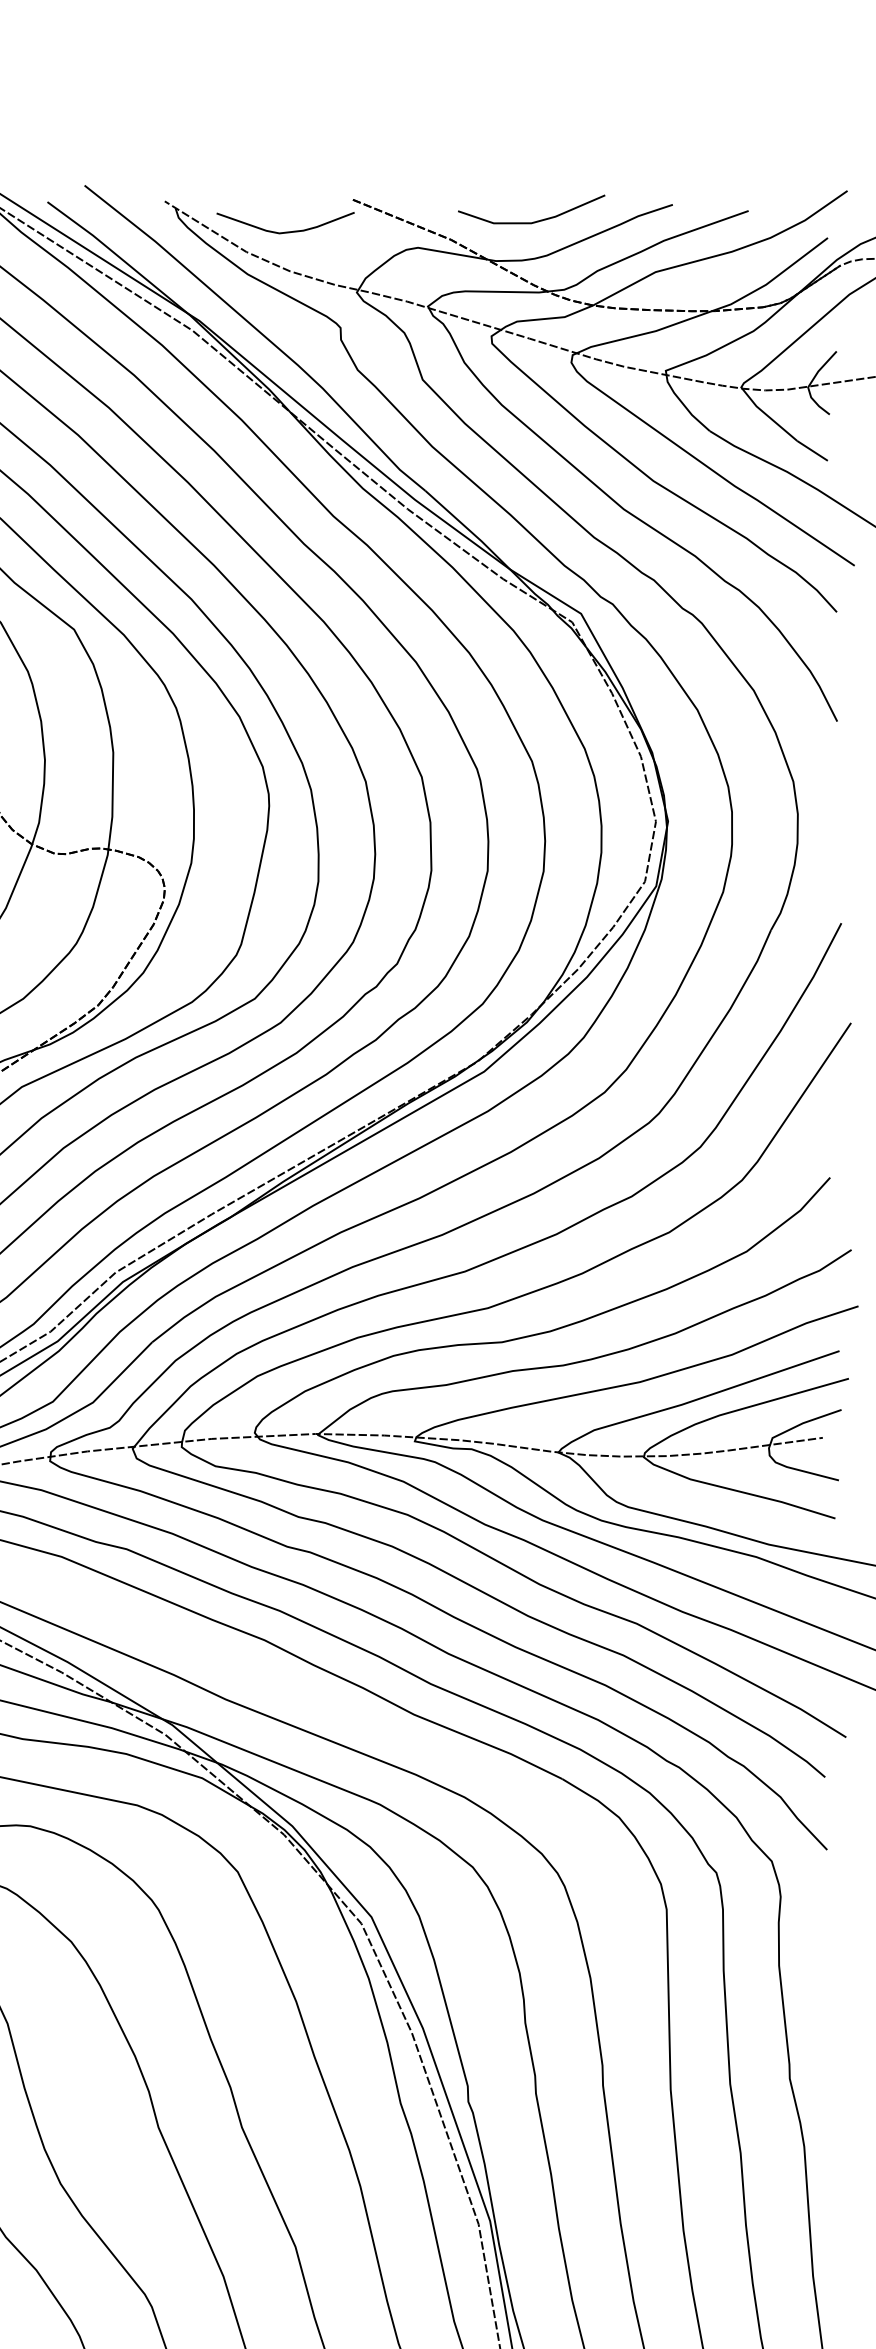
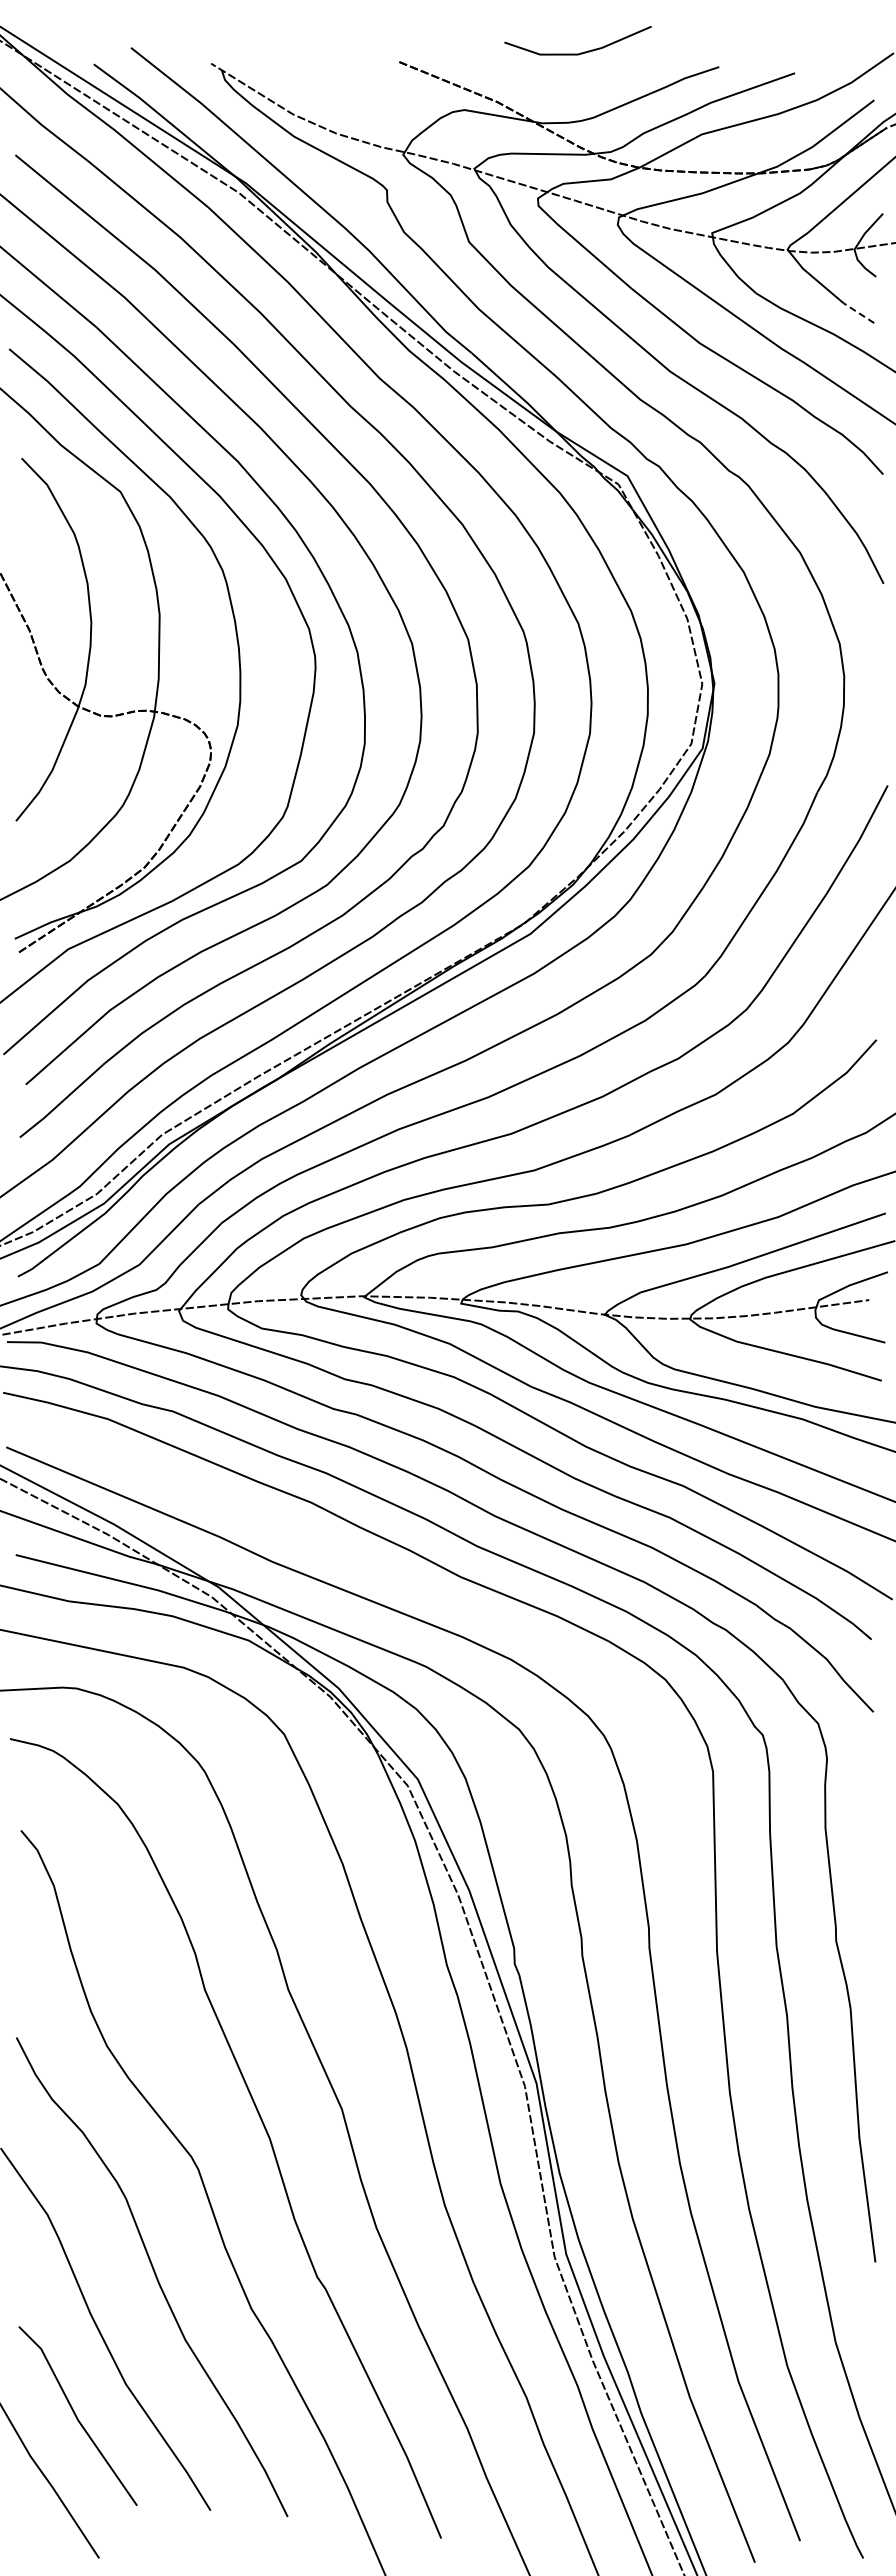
line: (534, 221) -> (580, 52), moved
curve: (287, 231) -> (333, 93), removed
line: (812, 450) -> (858, 312), solid -> dashed

